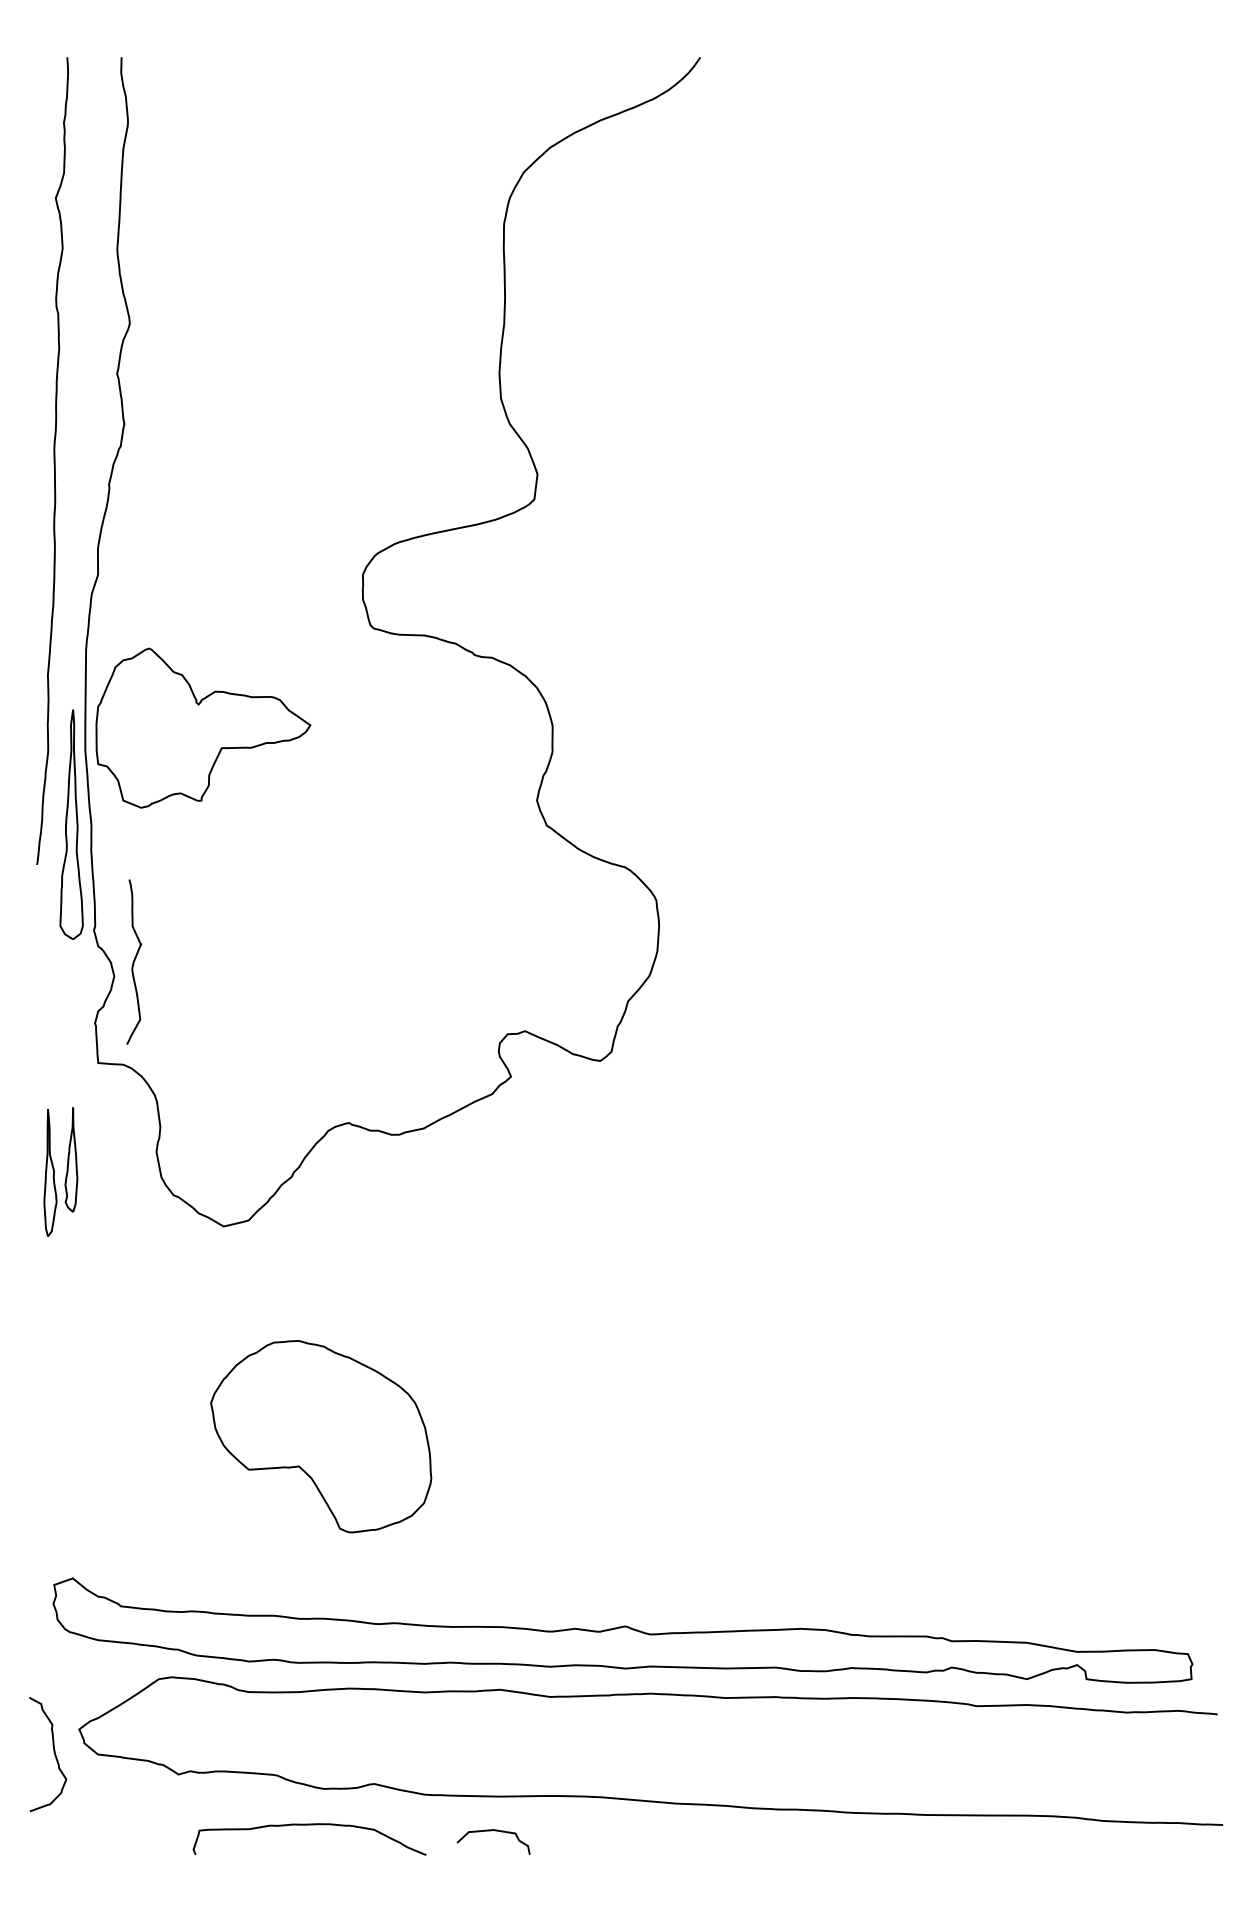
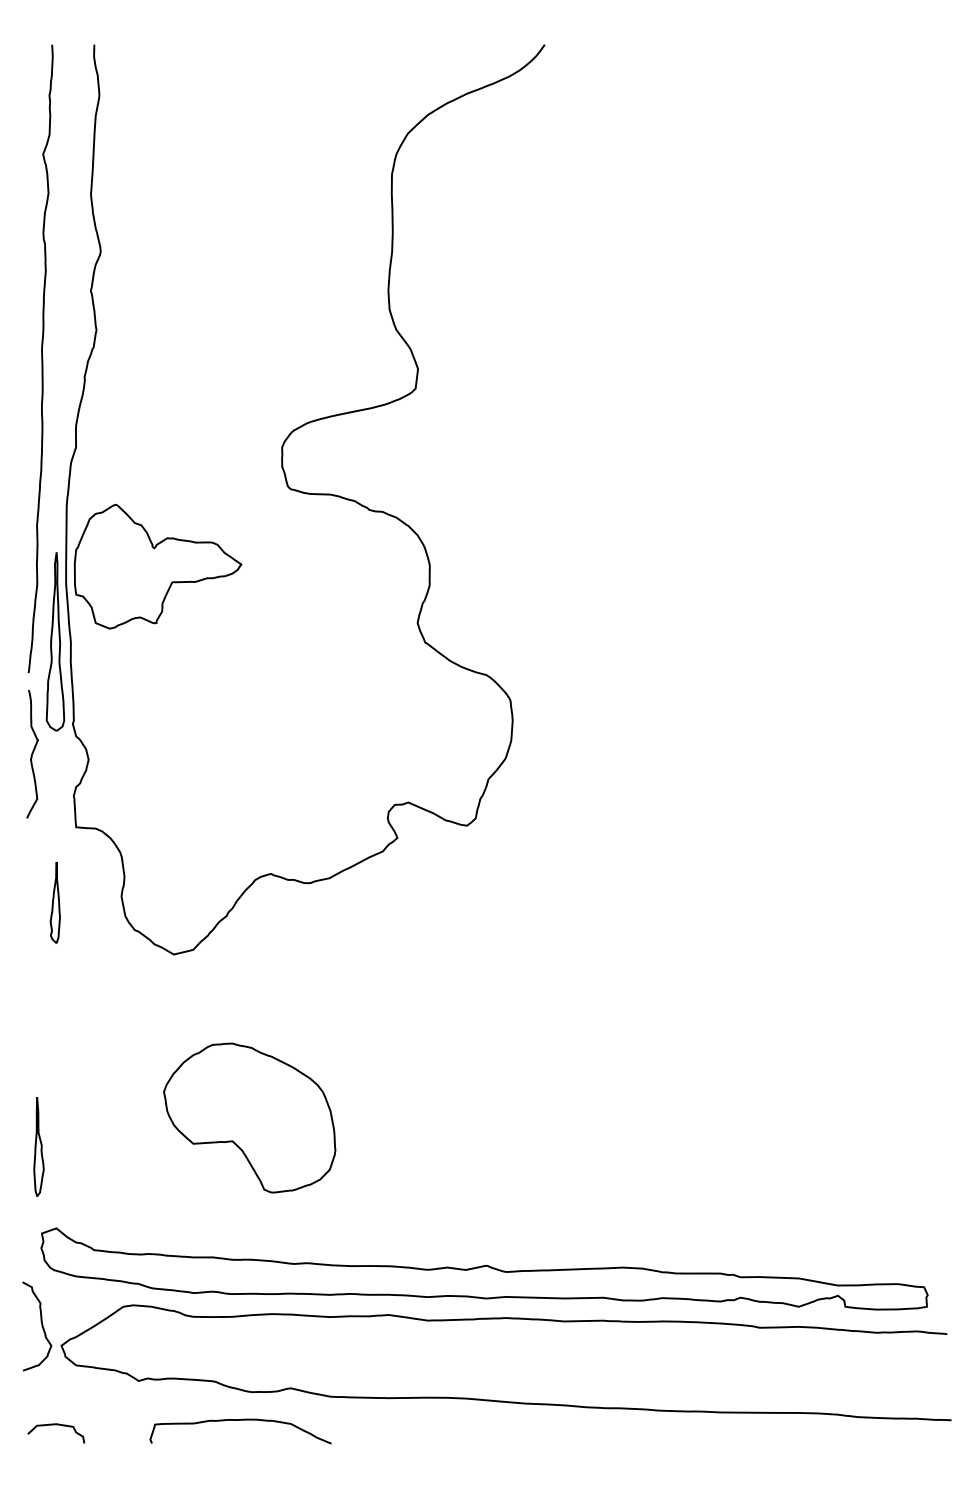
curve: (134, 961) -> (32, 753), moved
part: (50, 1172) -> (39, 1146), moved
curve: (53, 1752) -> (41, 1324), moved
curve: (494, 1831) -> (56, 1425), moved

